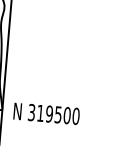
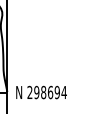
text: (53, 114) -> (46, 92), 319500 -> 298694

